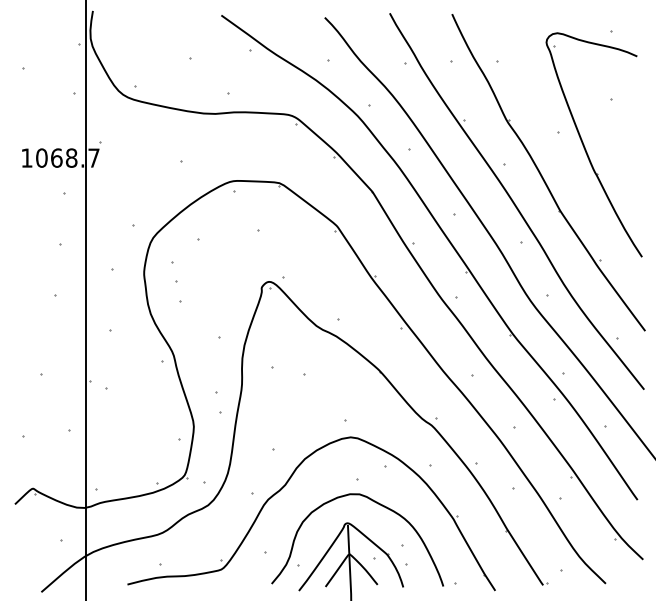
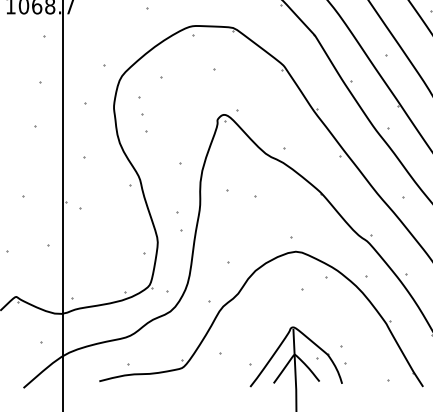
curve: (379, 505) -> (321, 311), removed

